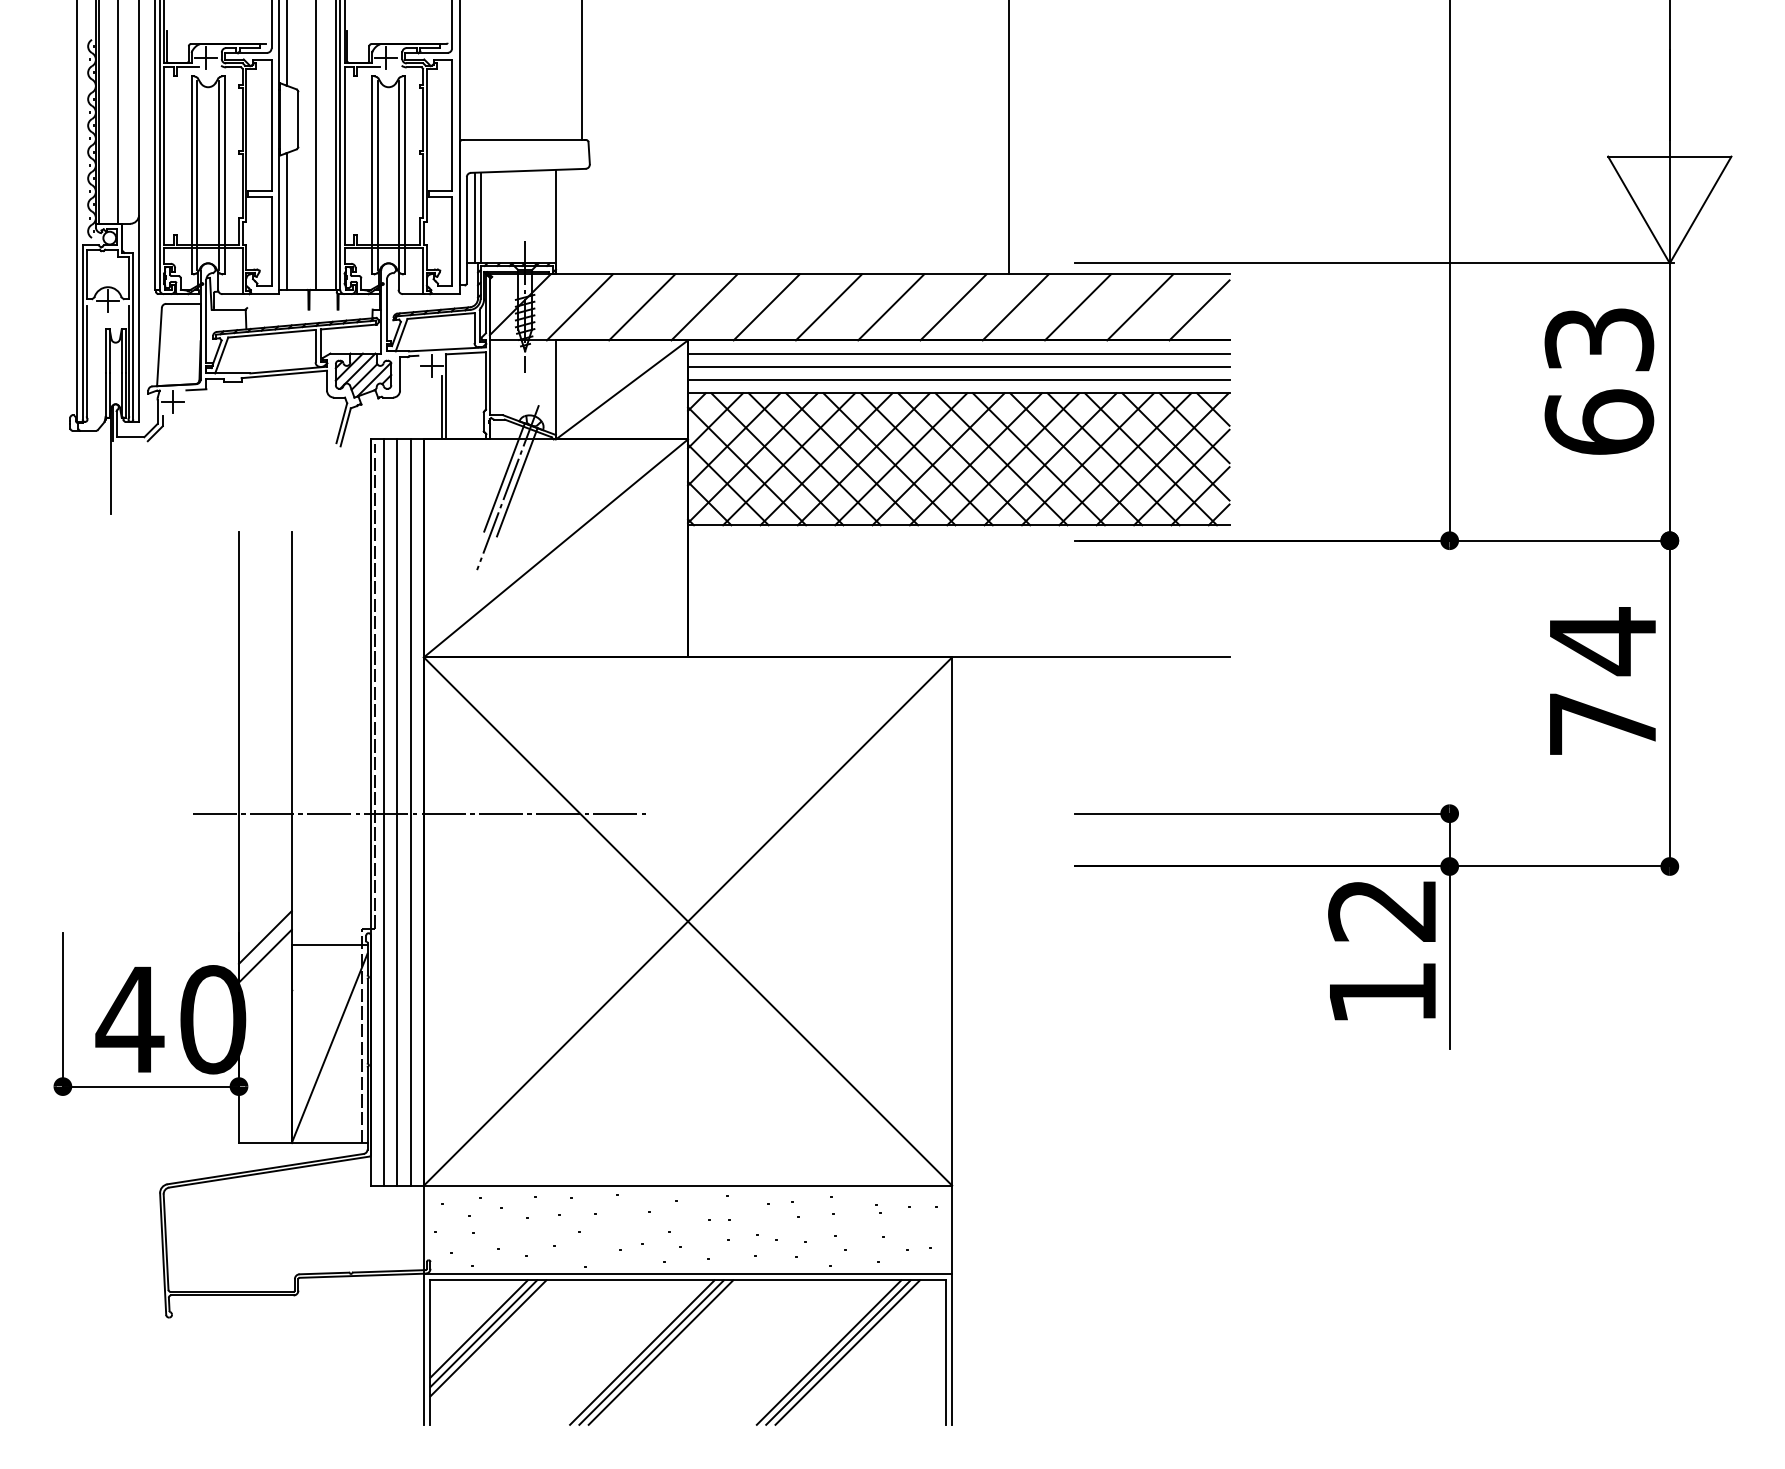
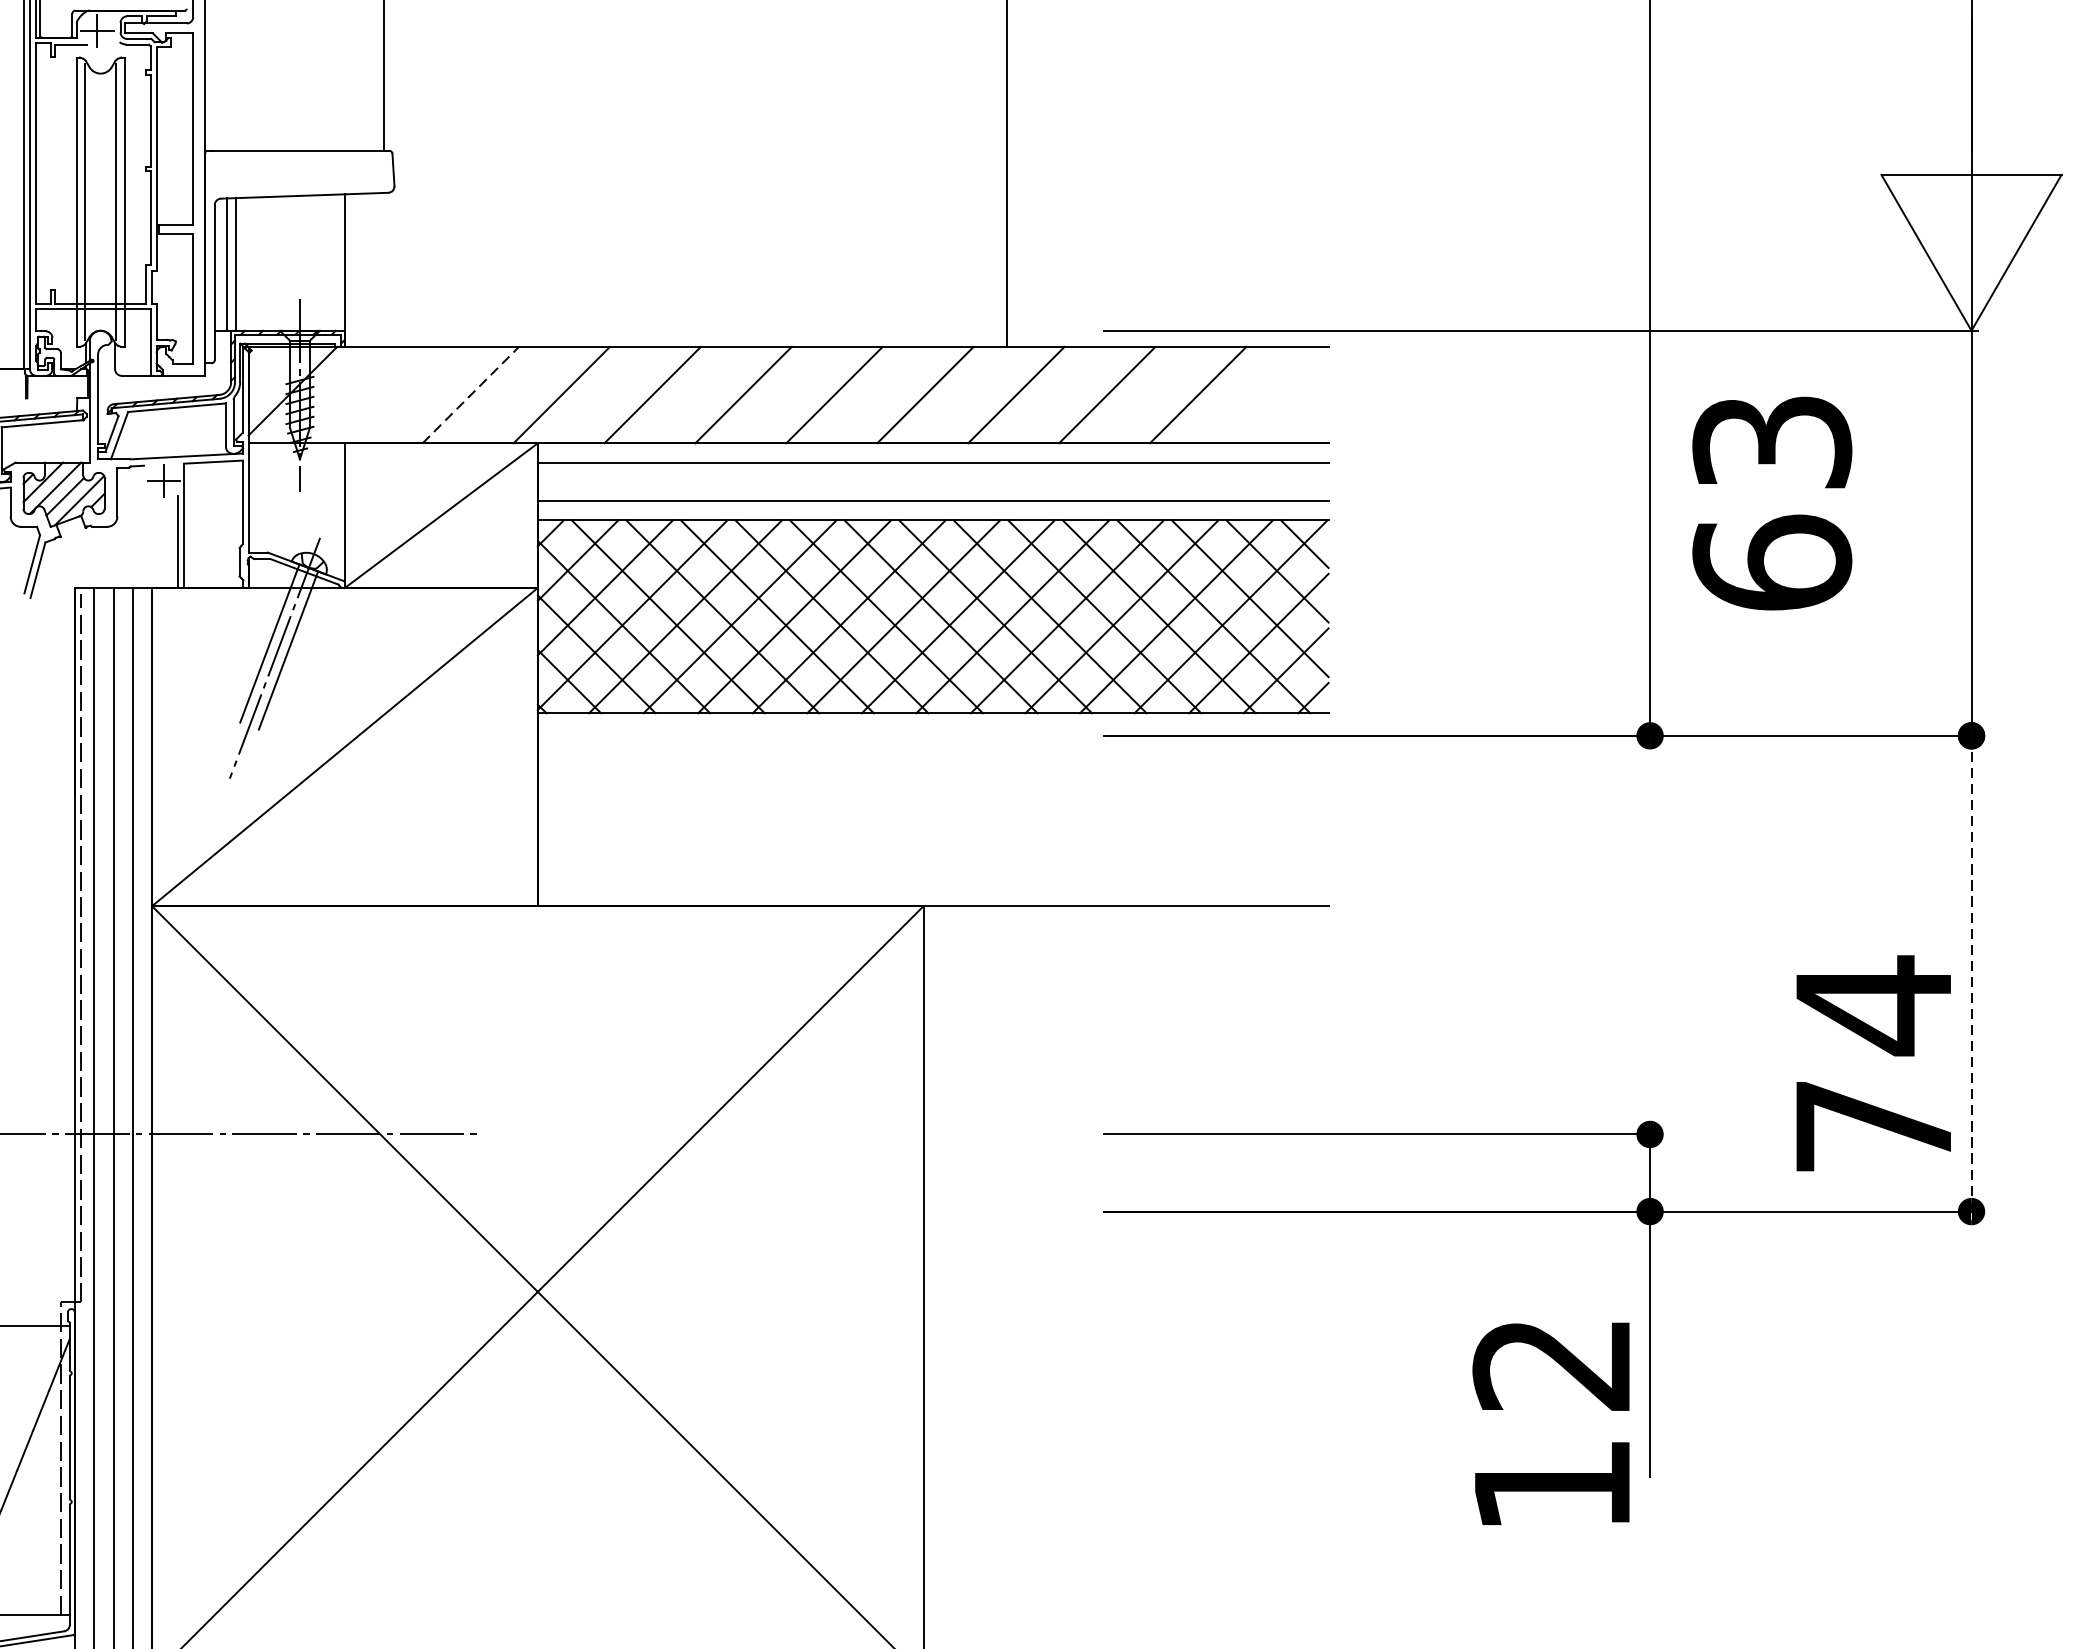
line: (579, 307) -> (379, 395), removed
line: (642, 307) -> (471, 395), solid -> dashed
line: (1199, 310) -> (1284, 399), removed
line: (958, 366) -> (932, 481), removed
text: (1599, 381) -> (1772, 503), moved
text: (1602, 680) -> (1873, 1062), moved
line: (1669, 703) -> (1971, 973), solid -> dashed
text: (1381, 950) -> (1550, 1423), moved

